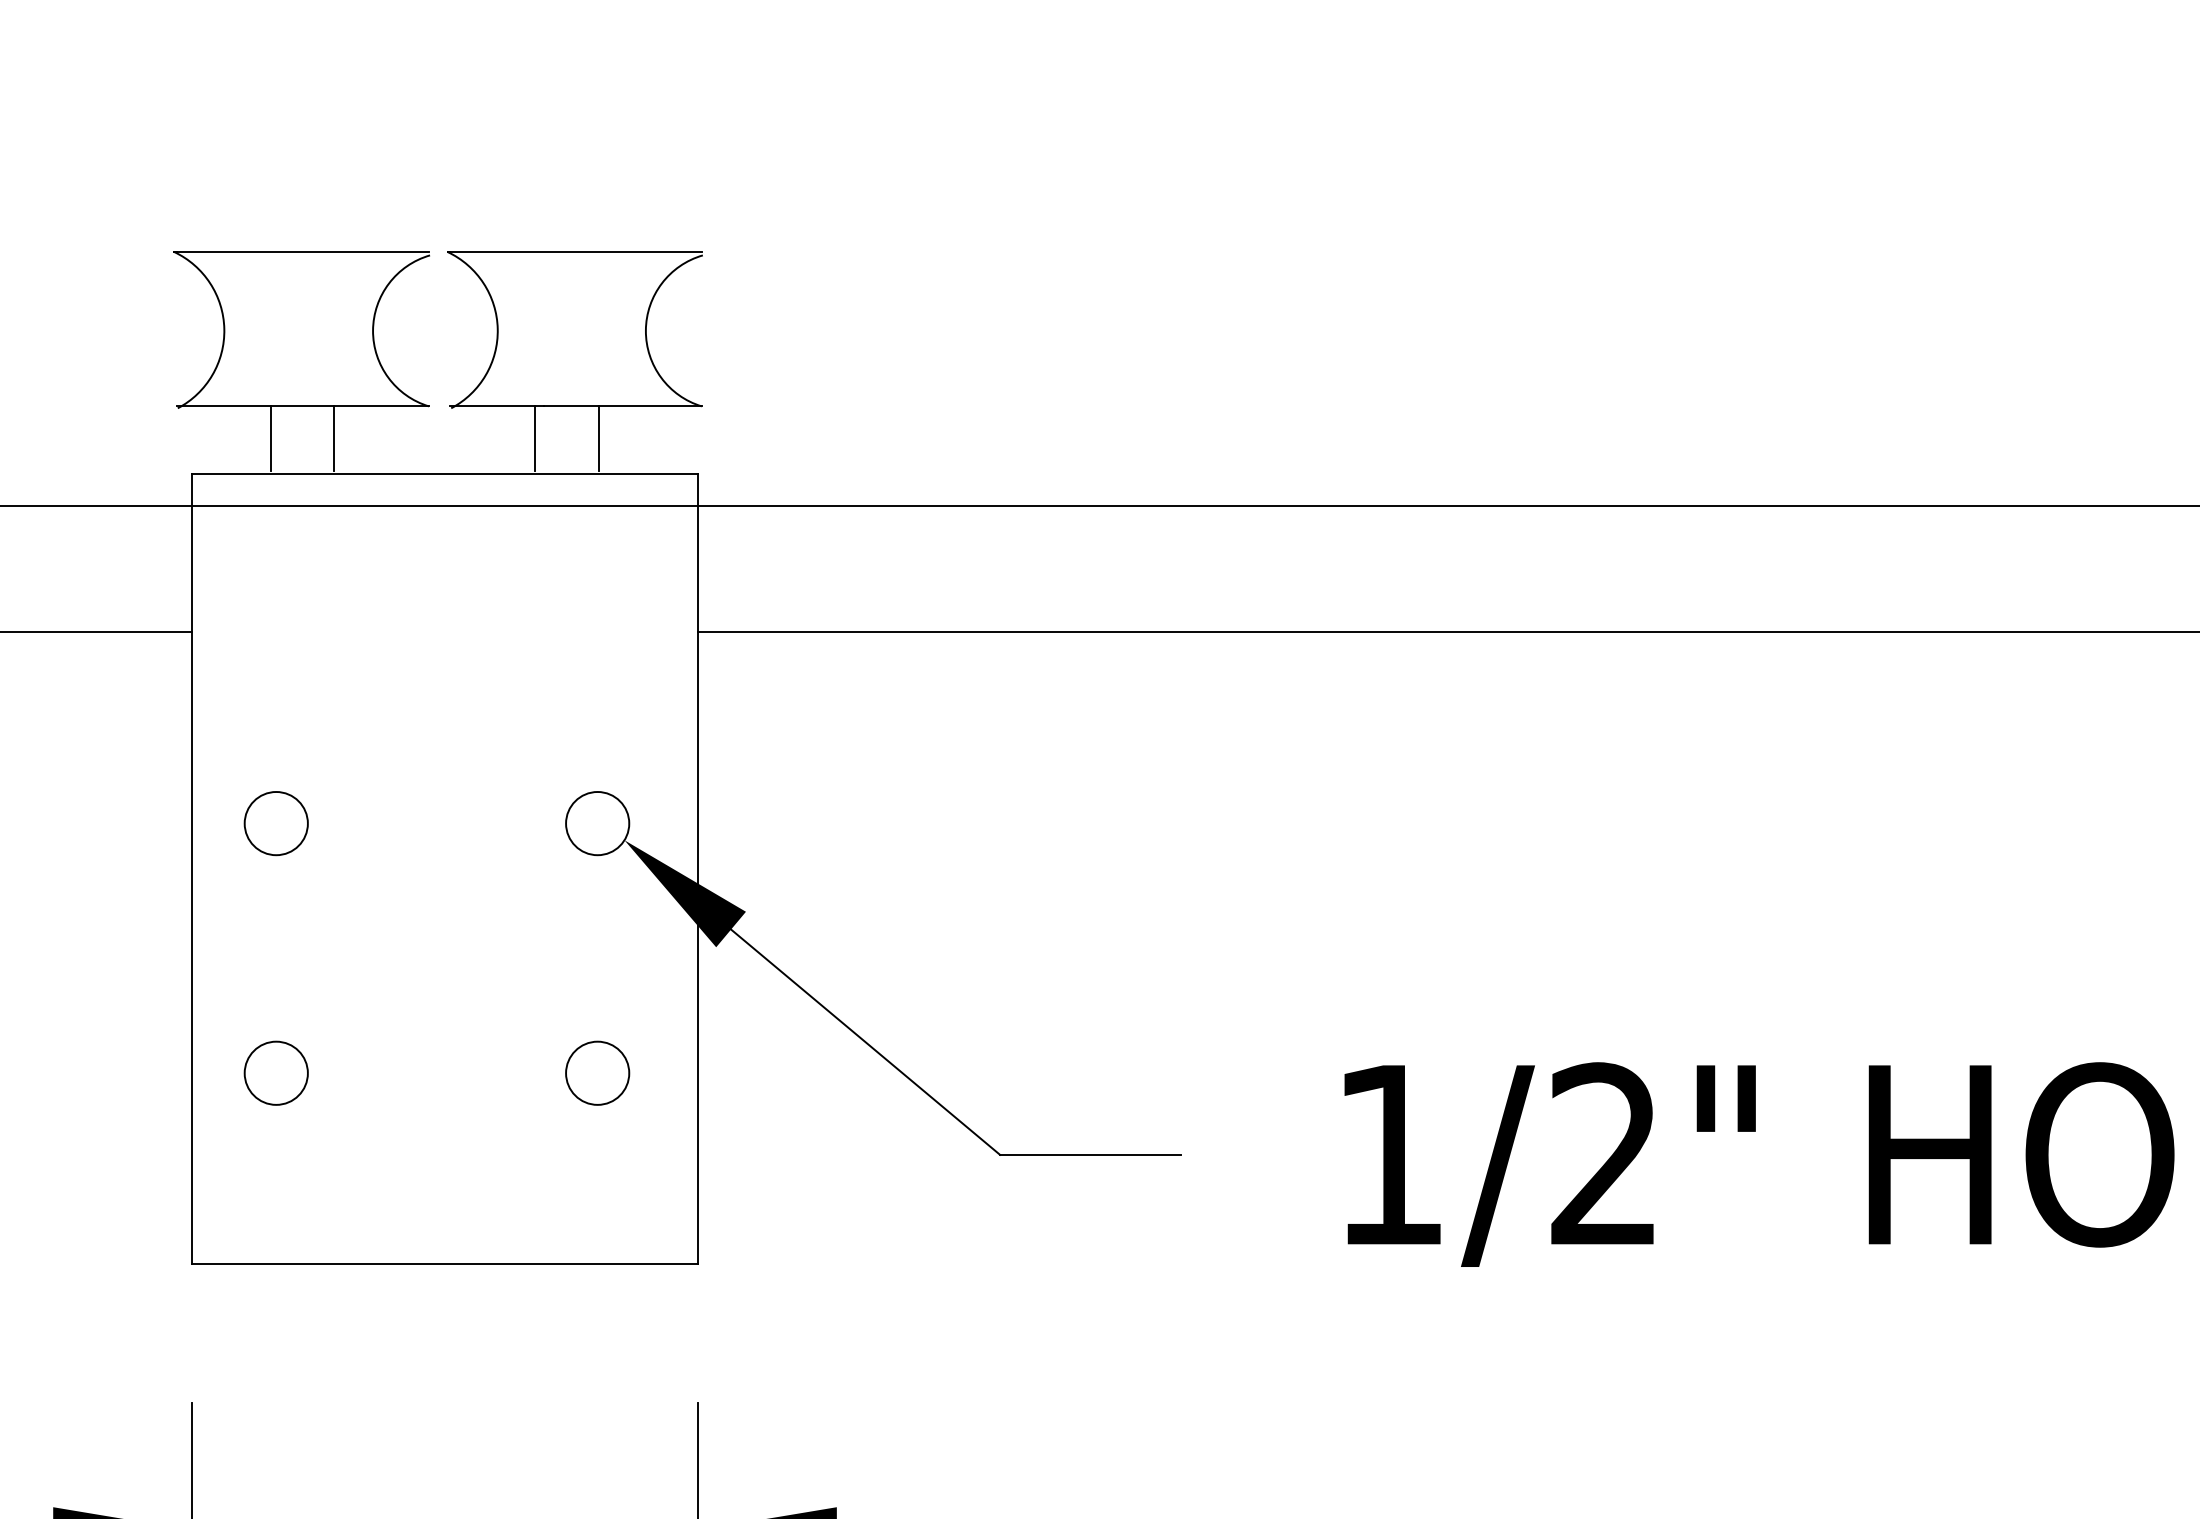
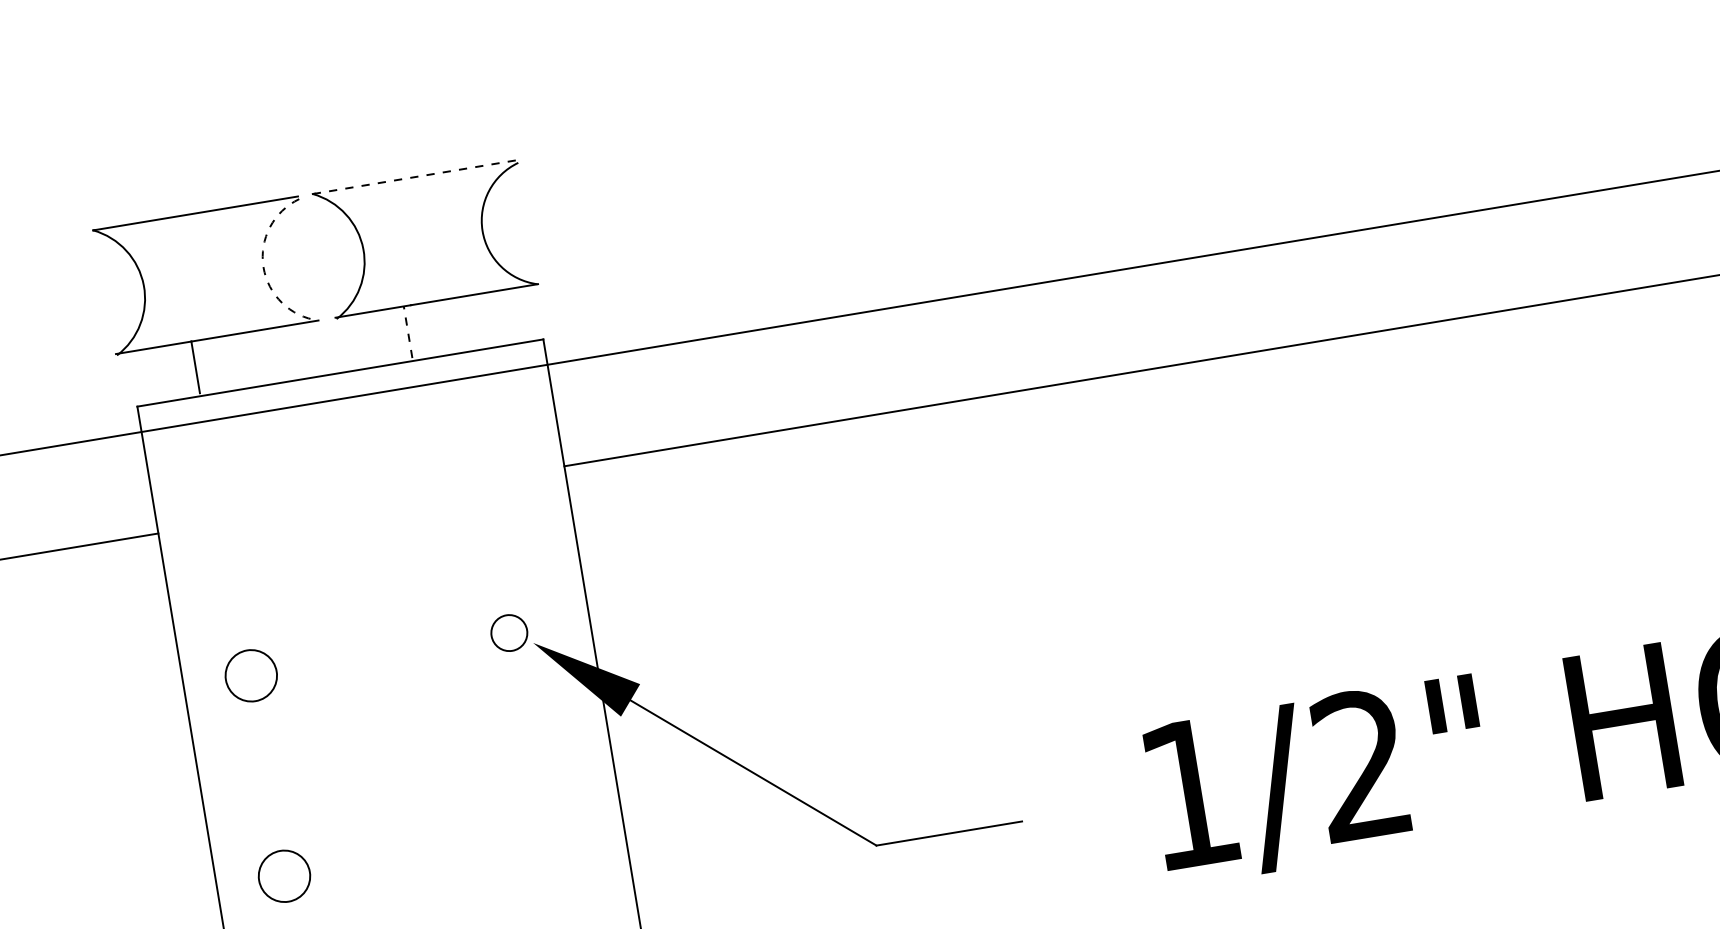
line: (575, 251) -> (415, 176), solid -> dashed
arc: (373, 330) -> (263, 266), solid -> dashed
line: (333, 438) -> (246, 358), removed
line: (535, 438) -> (408, 332), solid -> dashed
line: (598, 438) -> (458, 323), removed
circle: (597, 823) -> (509, 633), size x0.7
circle: (597, 1072) -> (542, 832), removed

